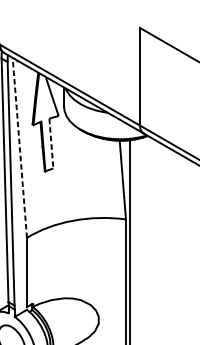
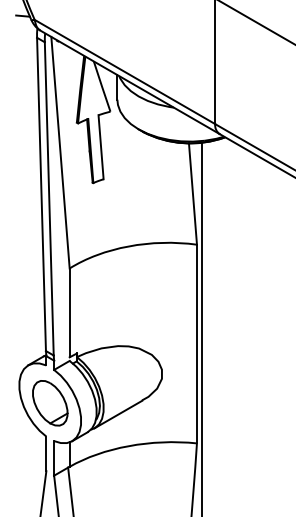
line: (51, 143) -> (101, 147), dashed -> solid
line: (19, 147) -> (60, 152), dashed -> solid

